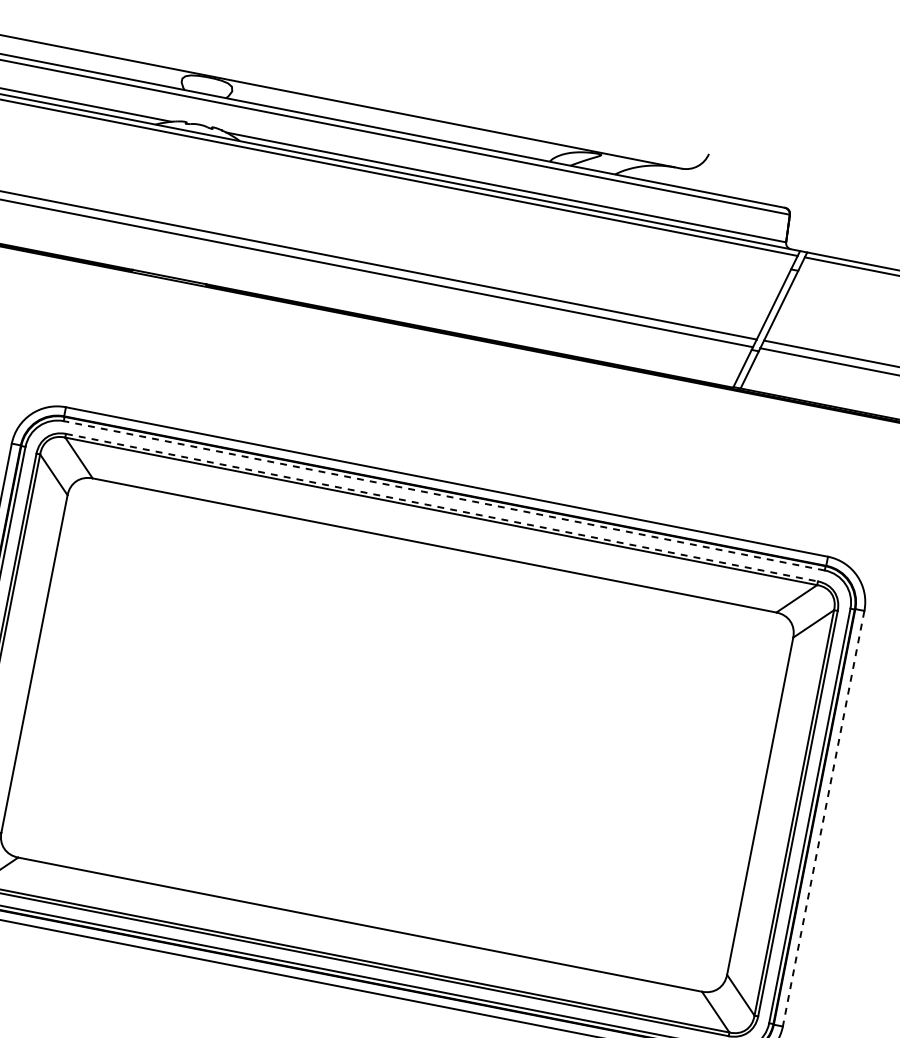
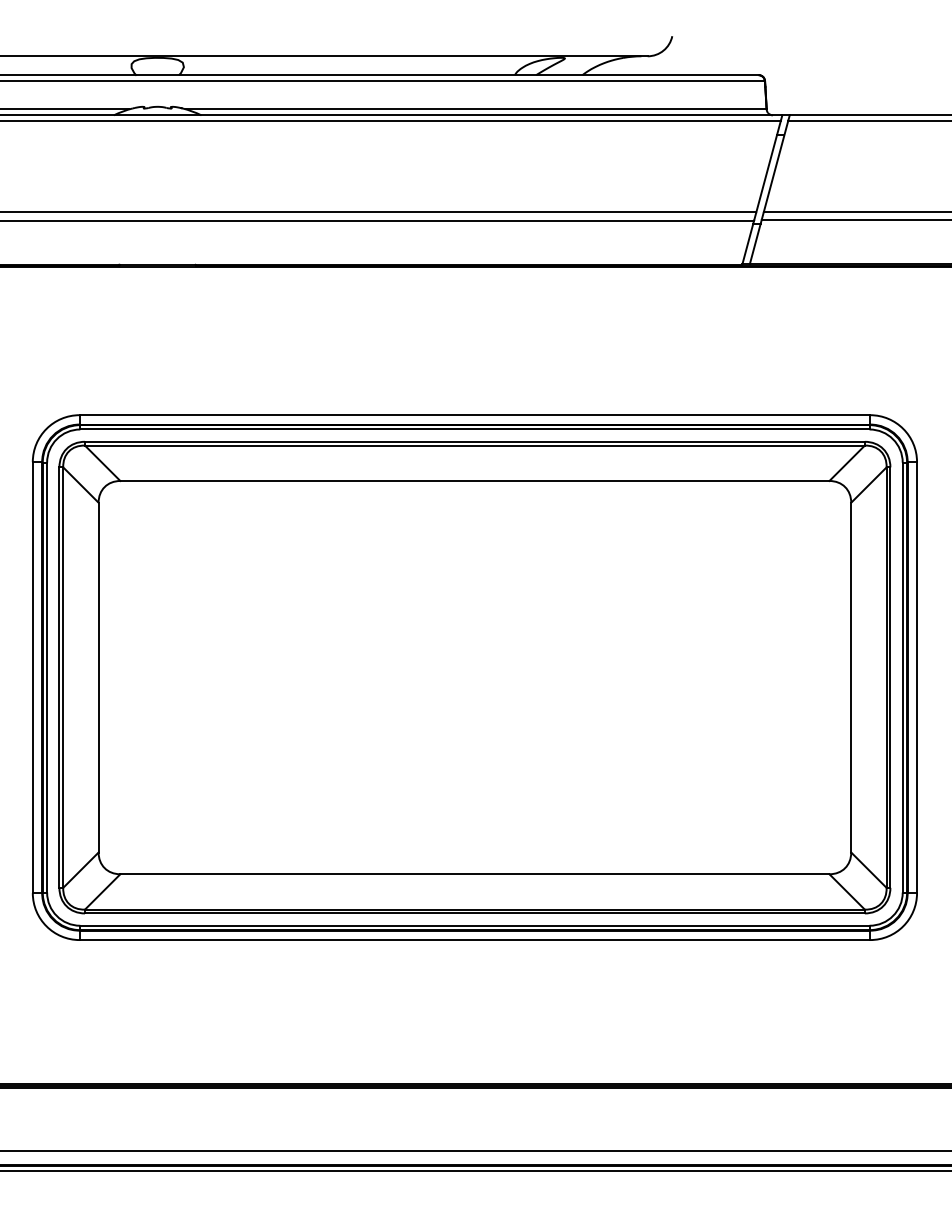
line: (443, 495) -> (474, 429), dashed -> solid
line: (441, 507) -> (474, 441), dashed -> solid
line: (824, 818) -> (917, 677), dashed -> solid

